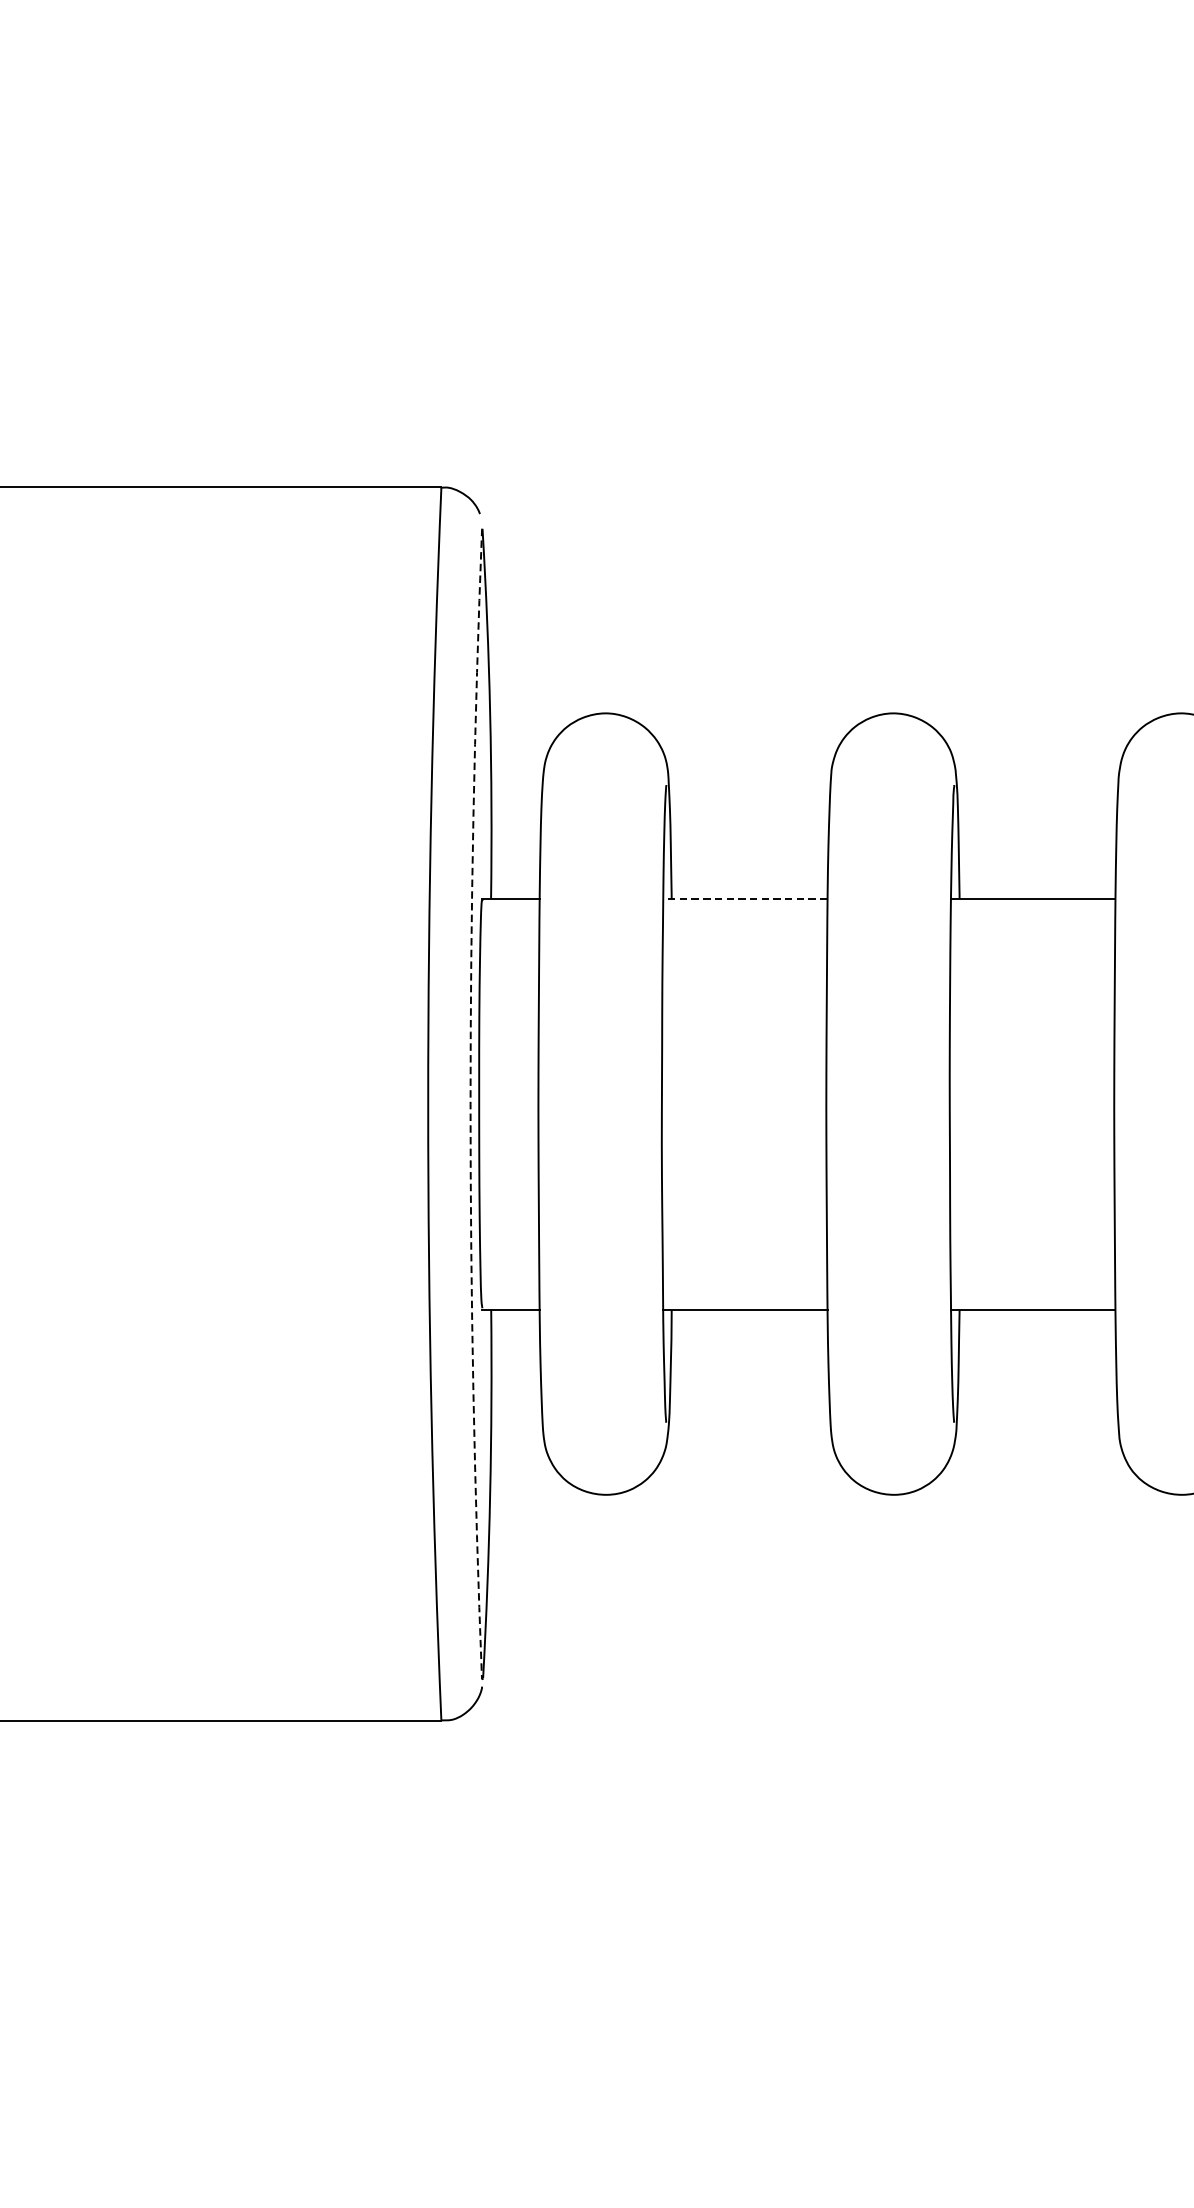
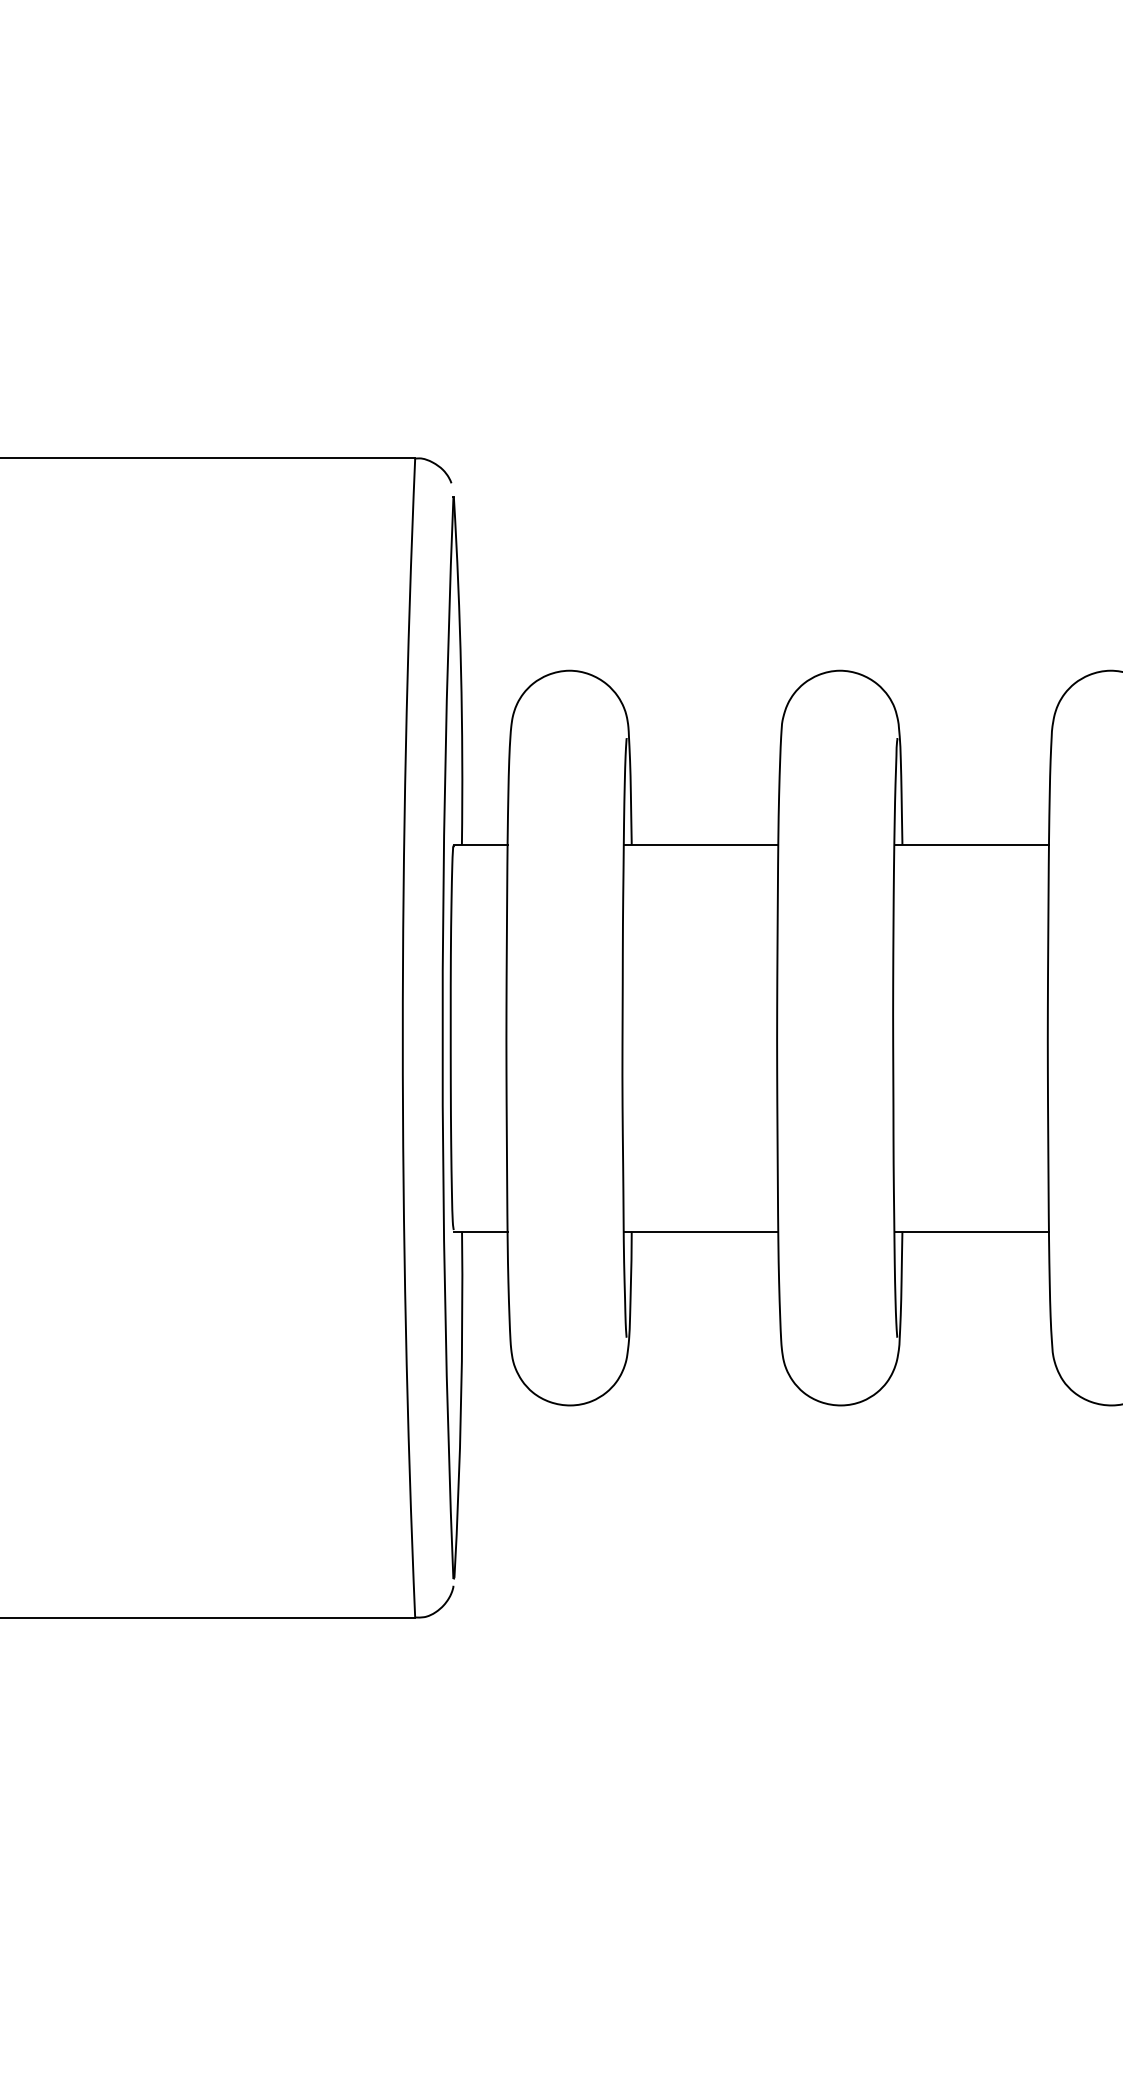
line: (744, 898) -> (700, 844), dashed -> solid
arc: (470, 1104) -> (442, 1038), dashed -> solid

